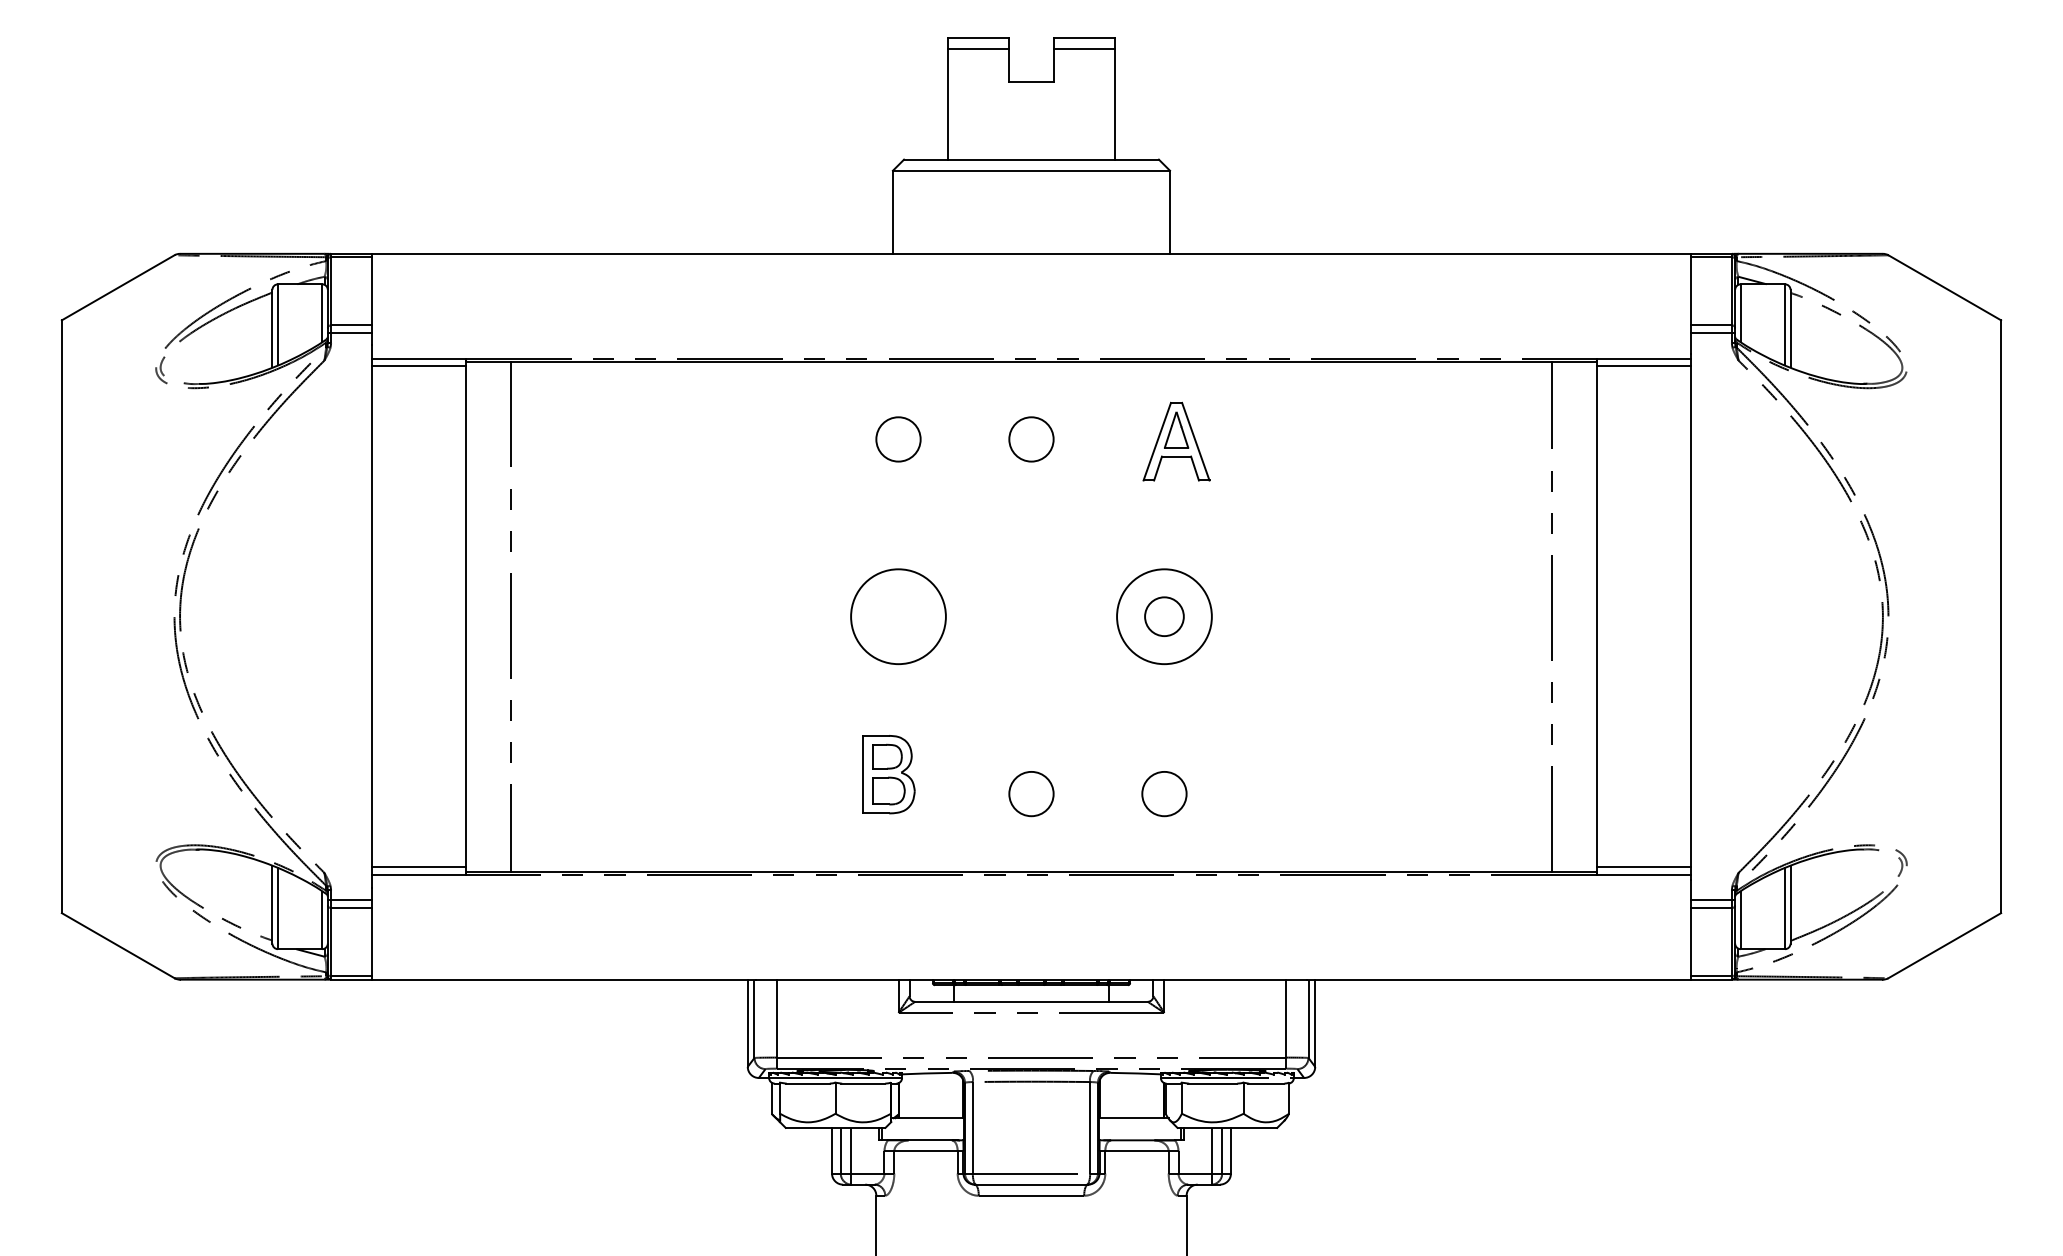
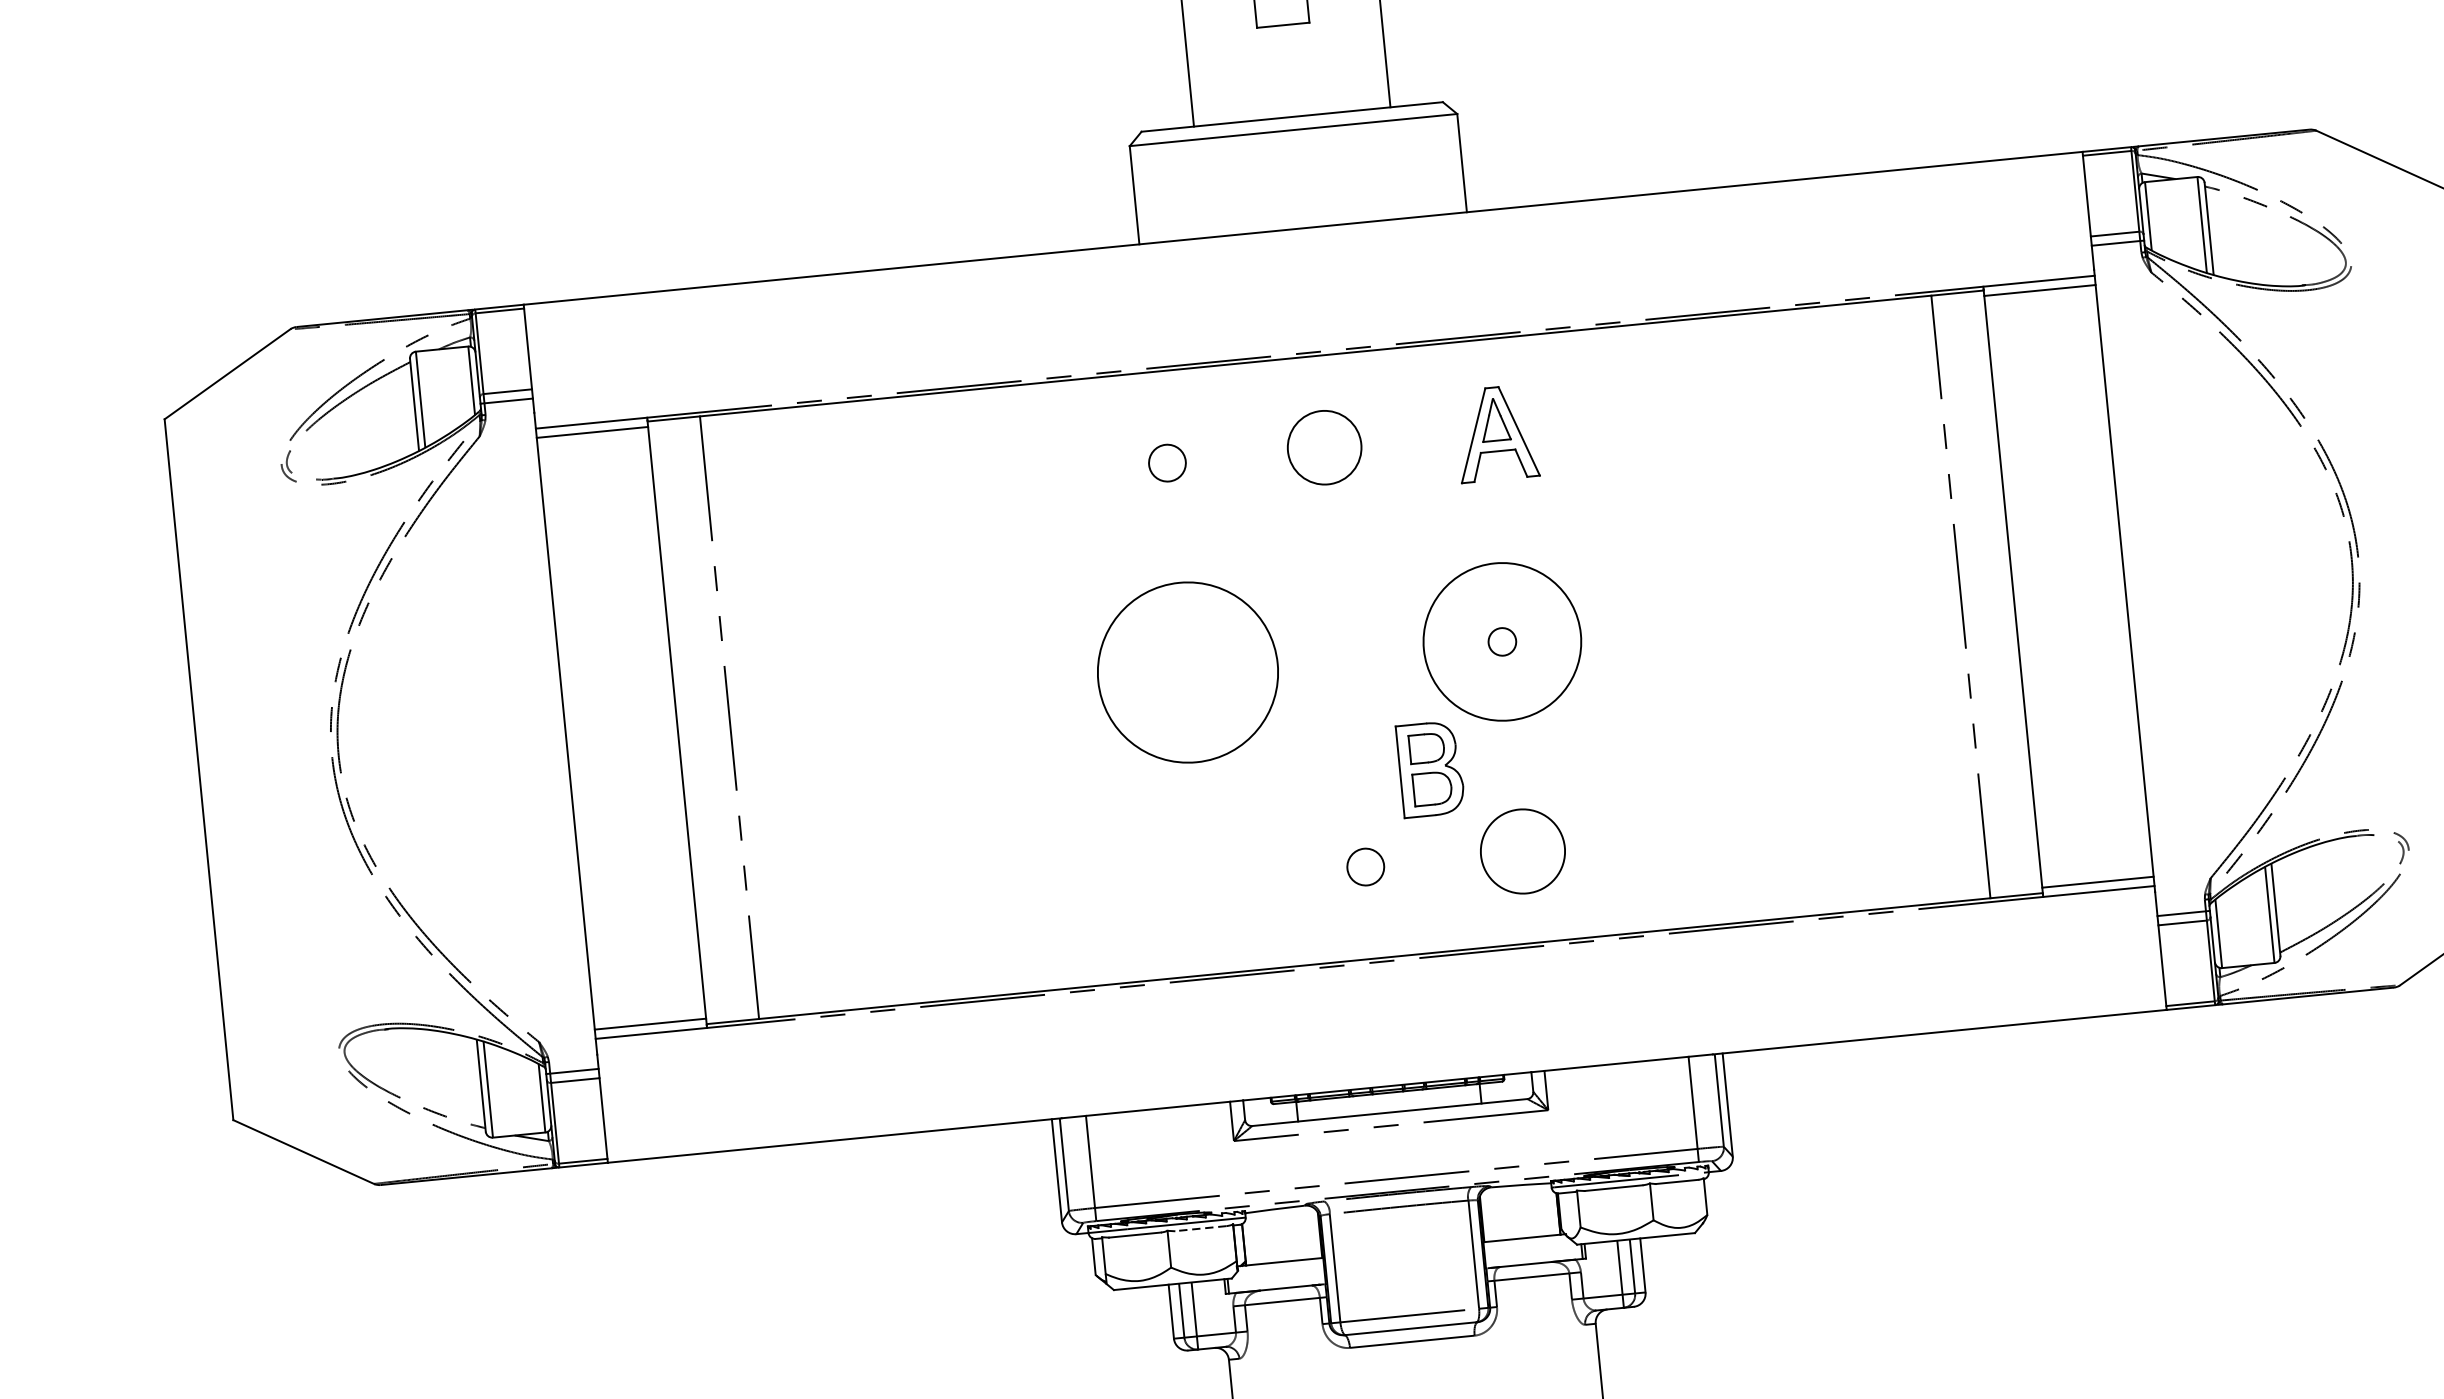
circle: (898, 439) -> (1167, 463), size x0.7
circle: (1031, 439) -> (1324, 447), size x1.4
circle: (898, 616) -> (1187, 672), size x1.6
circle: (1164, 616) -> (1502, 641), size x0.6
circle: (1164, 616) -> (1502, 641), size x1.4
part: (888, 774) -> (1430, 769), moved
circle: (1164, 793) -> (1522, 850), size x1.6
circle: (1031, 794) -> (1365, 867), size x0.7
line: (862, 1083) -> (1199, 1228), solid -> dashed

